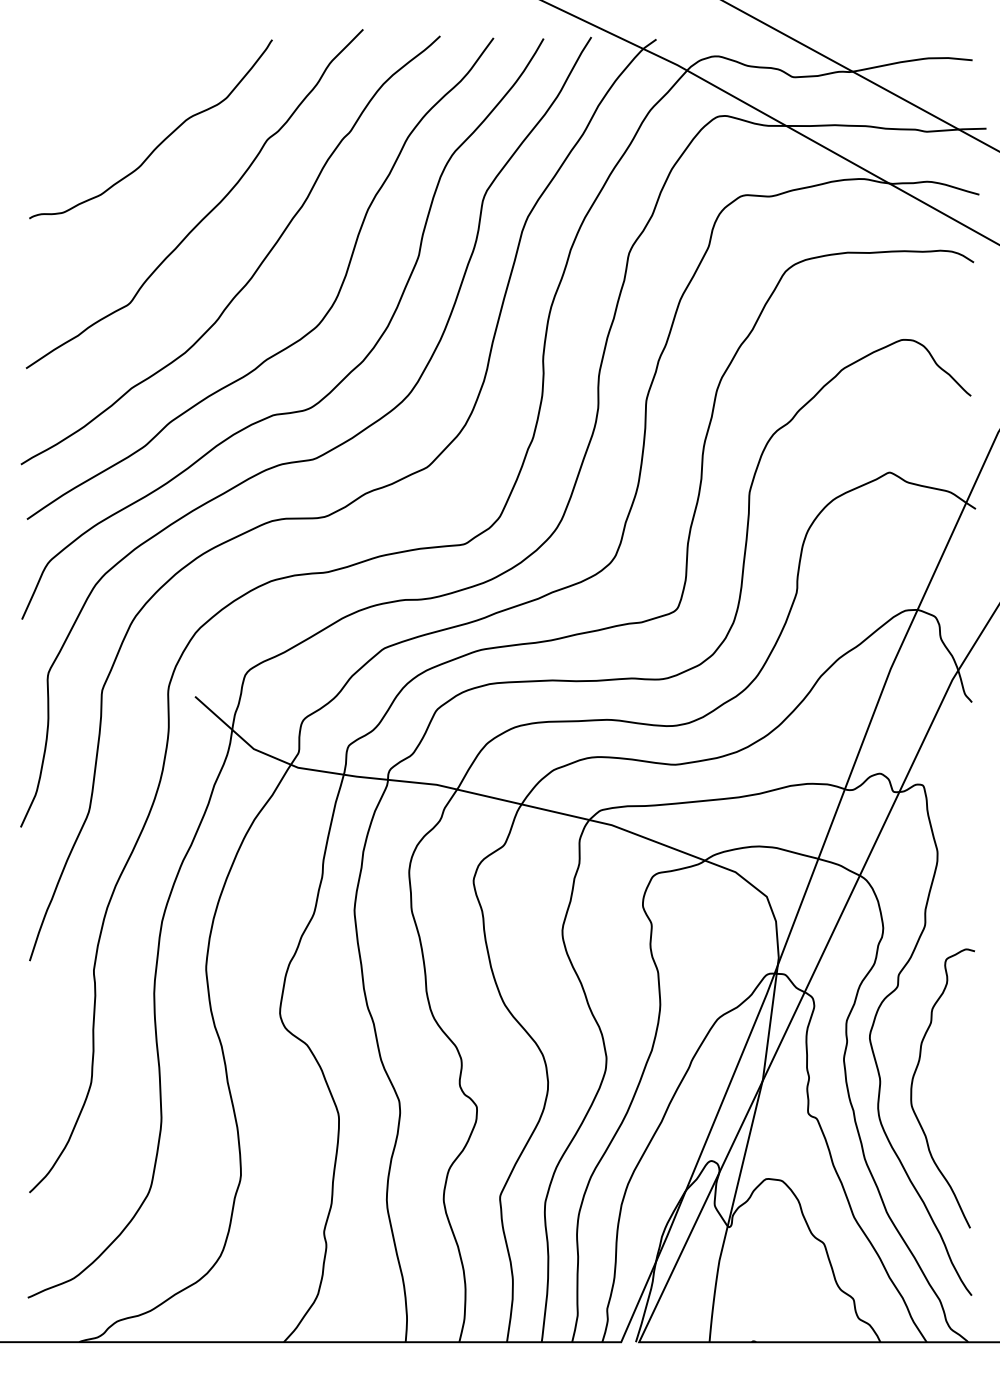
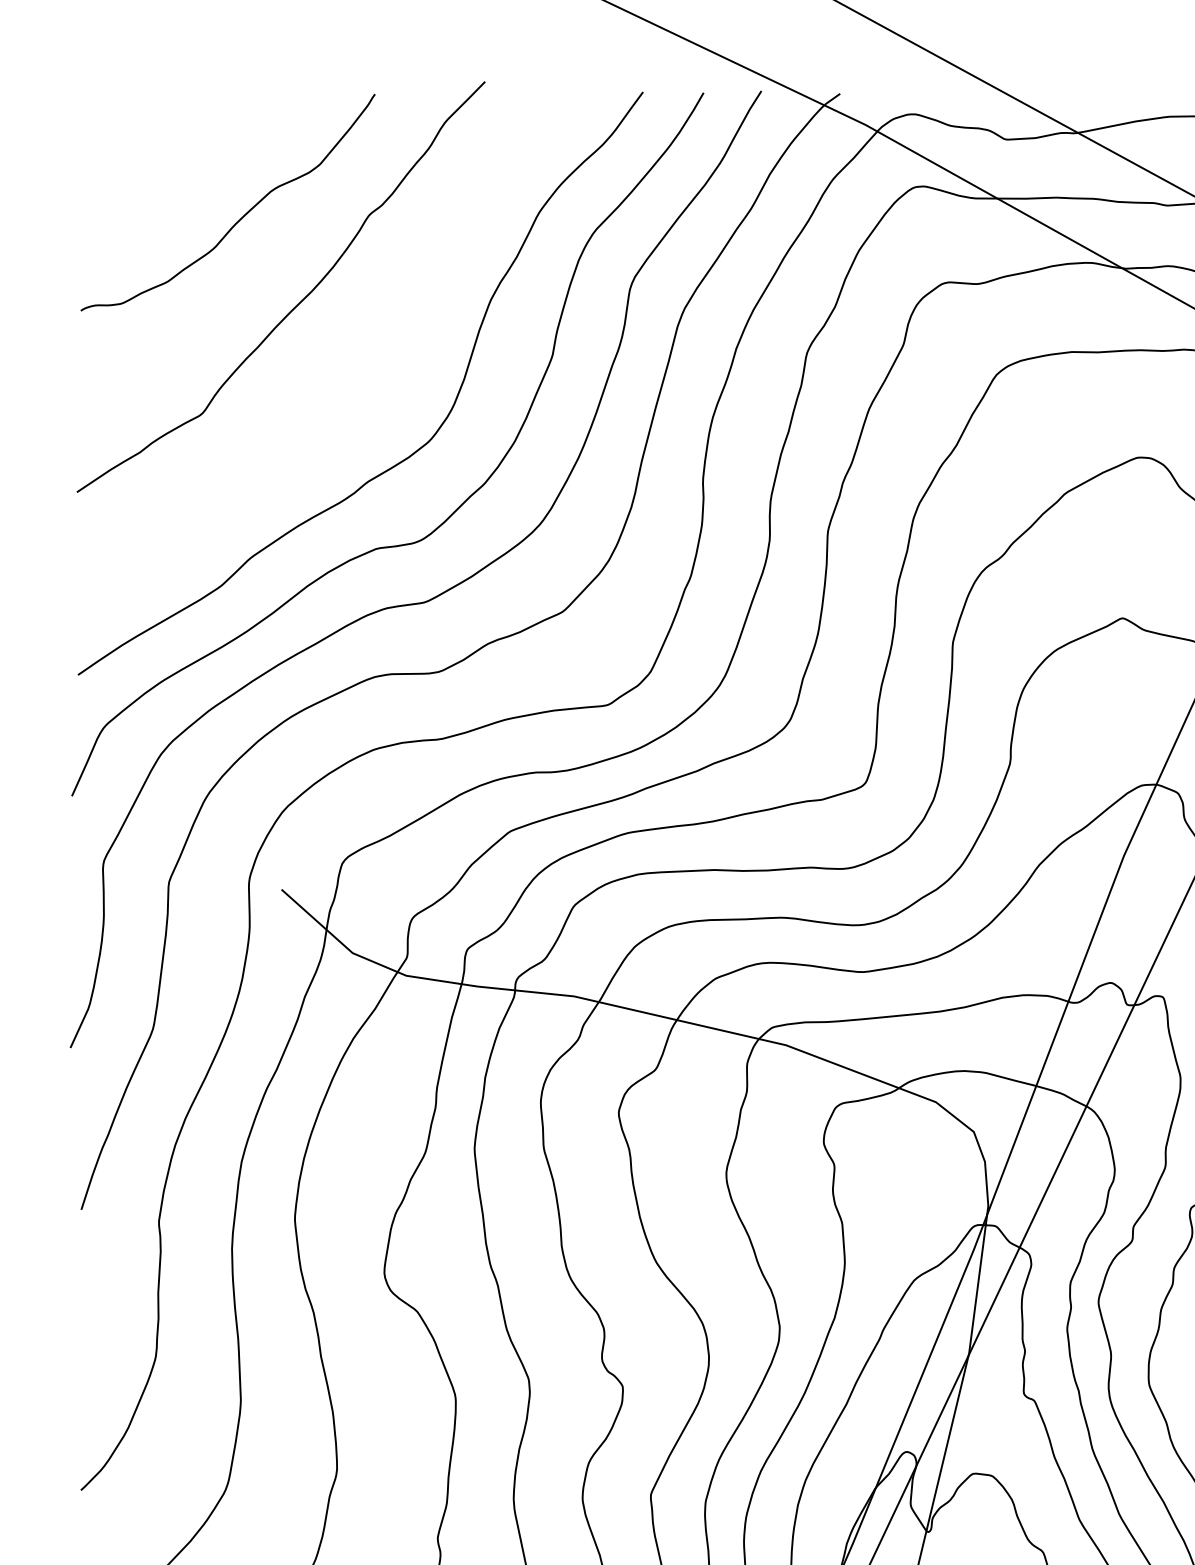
curve: (254, 271) -> (353, 374), removed

